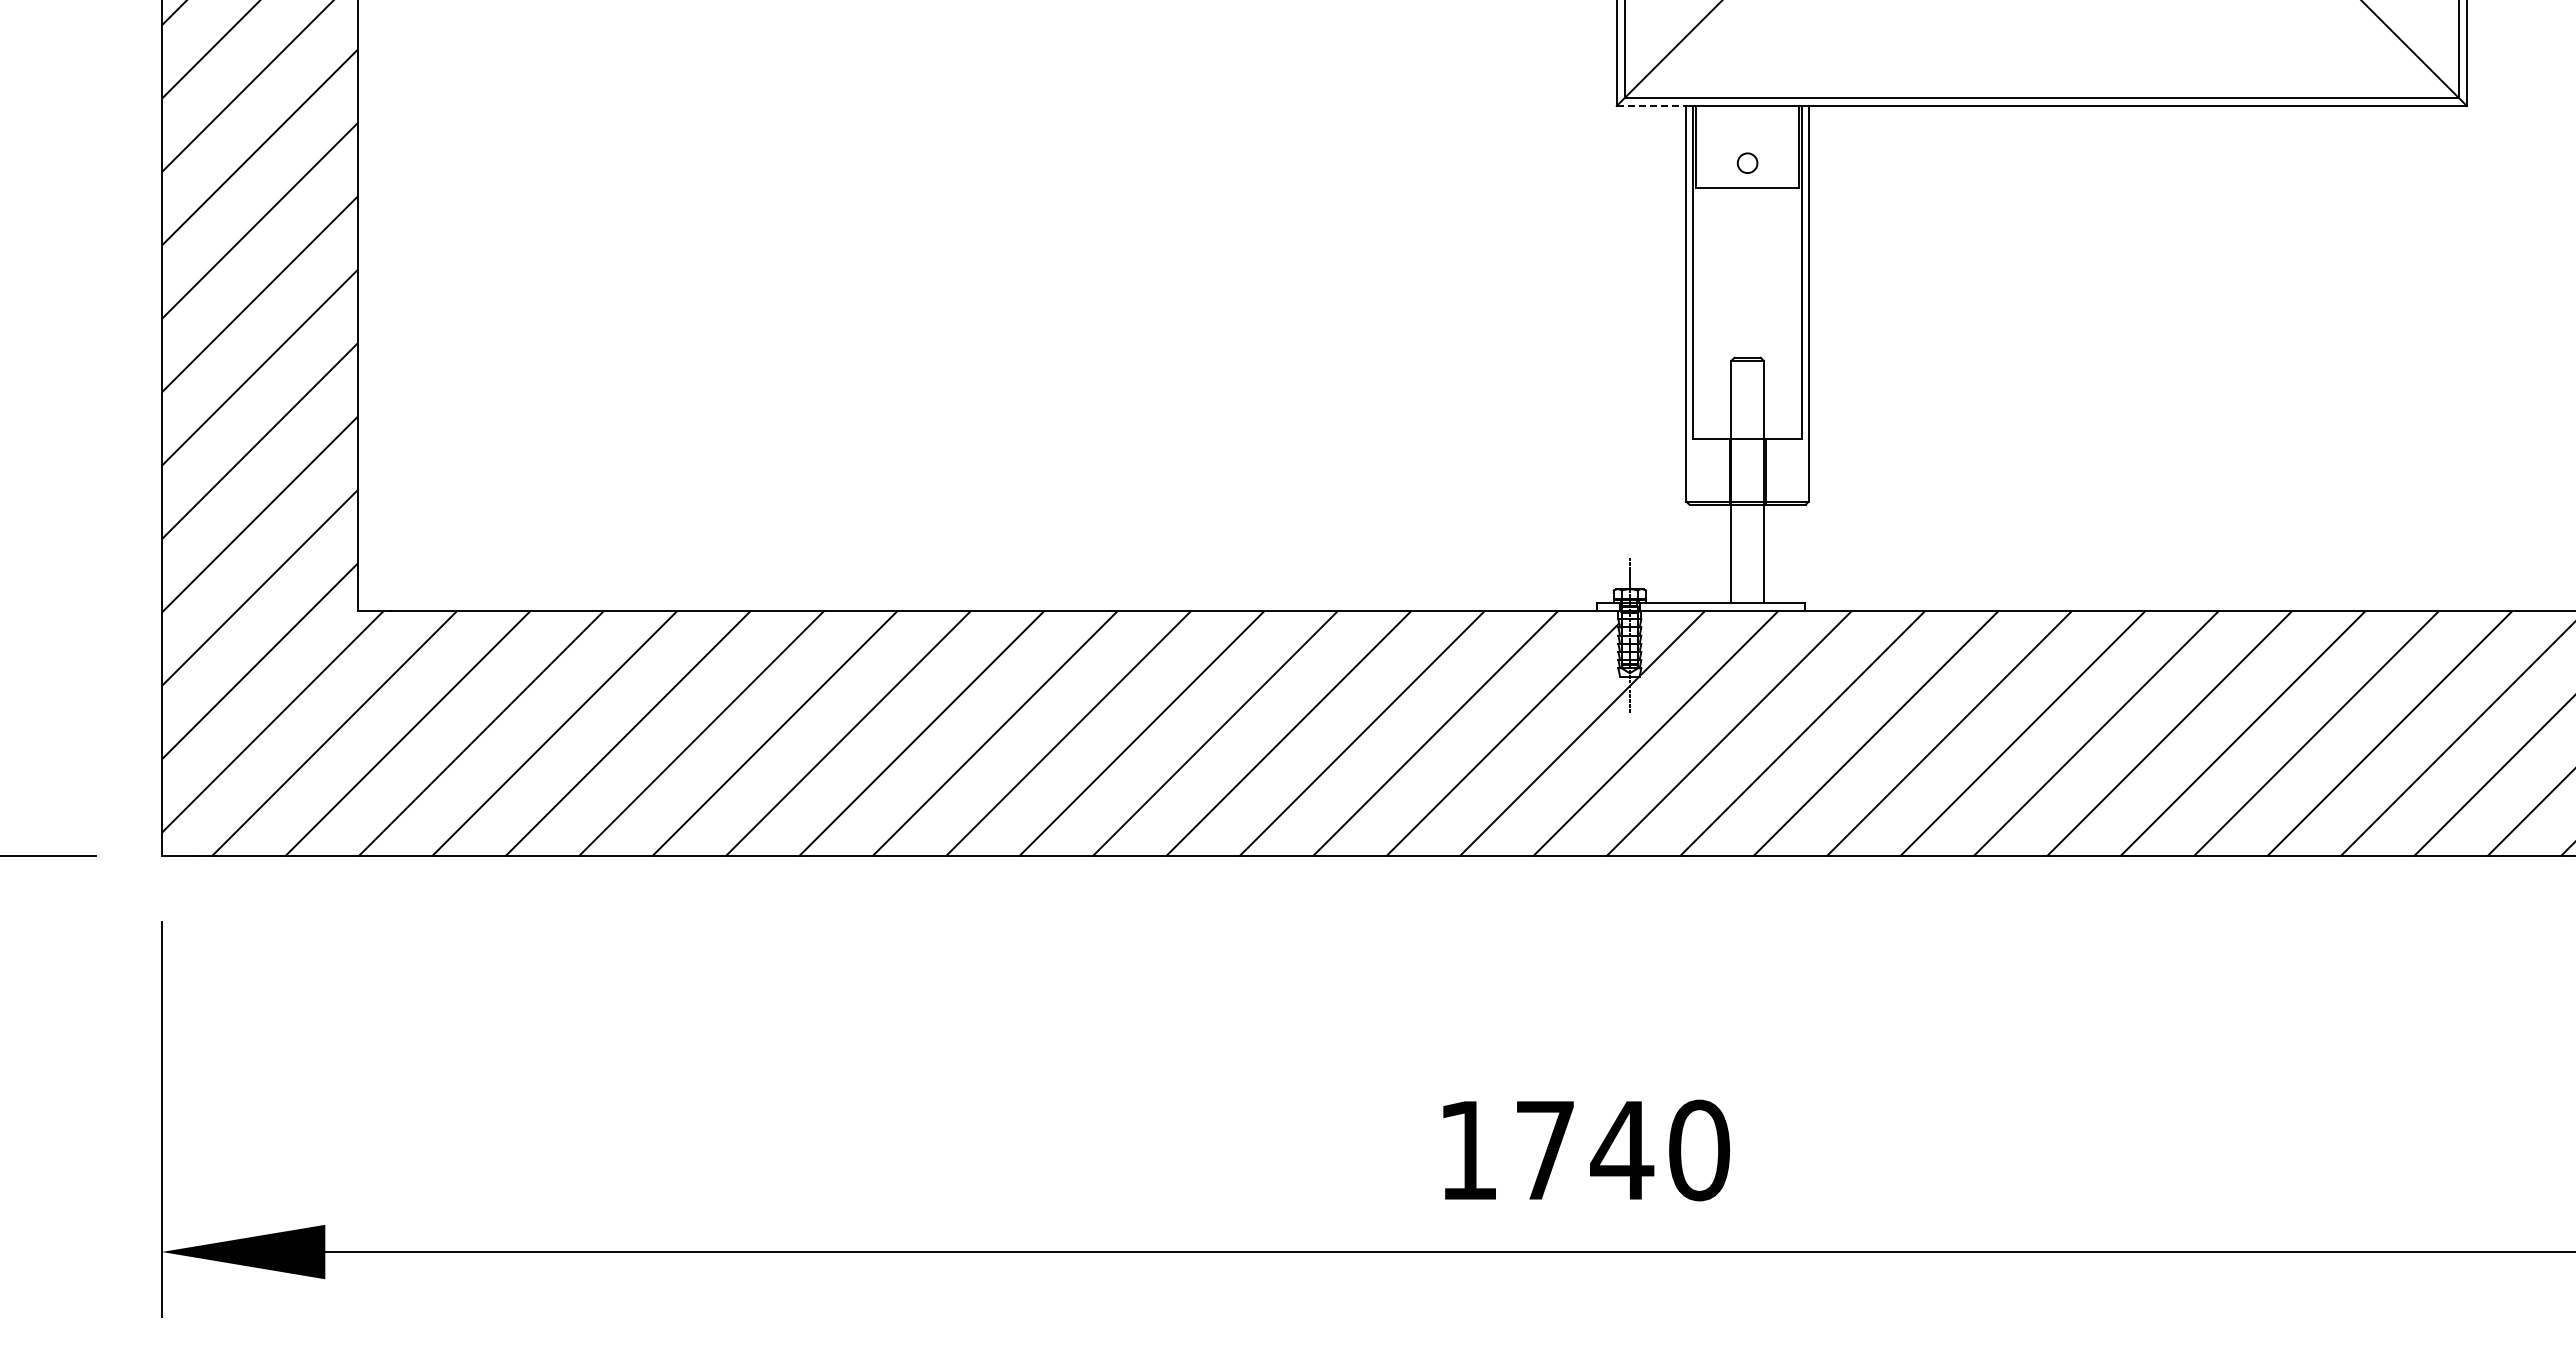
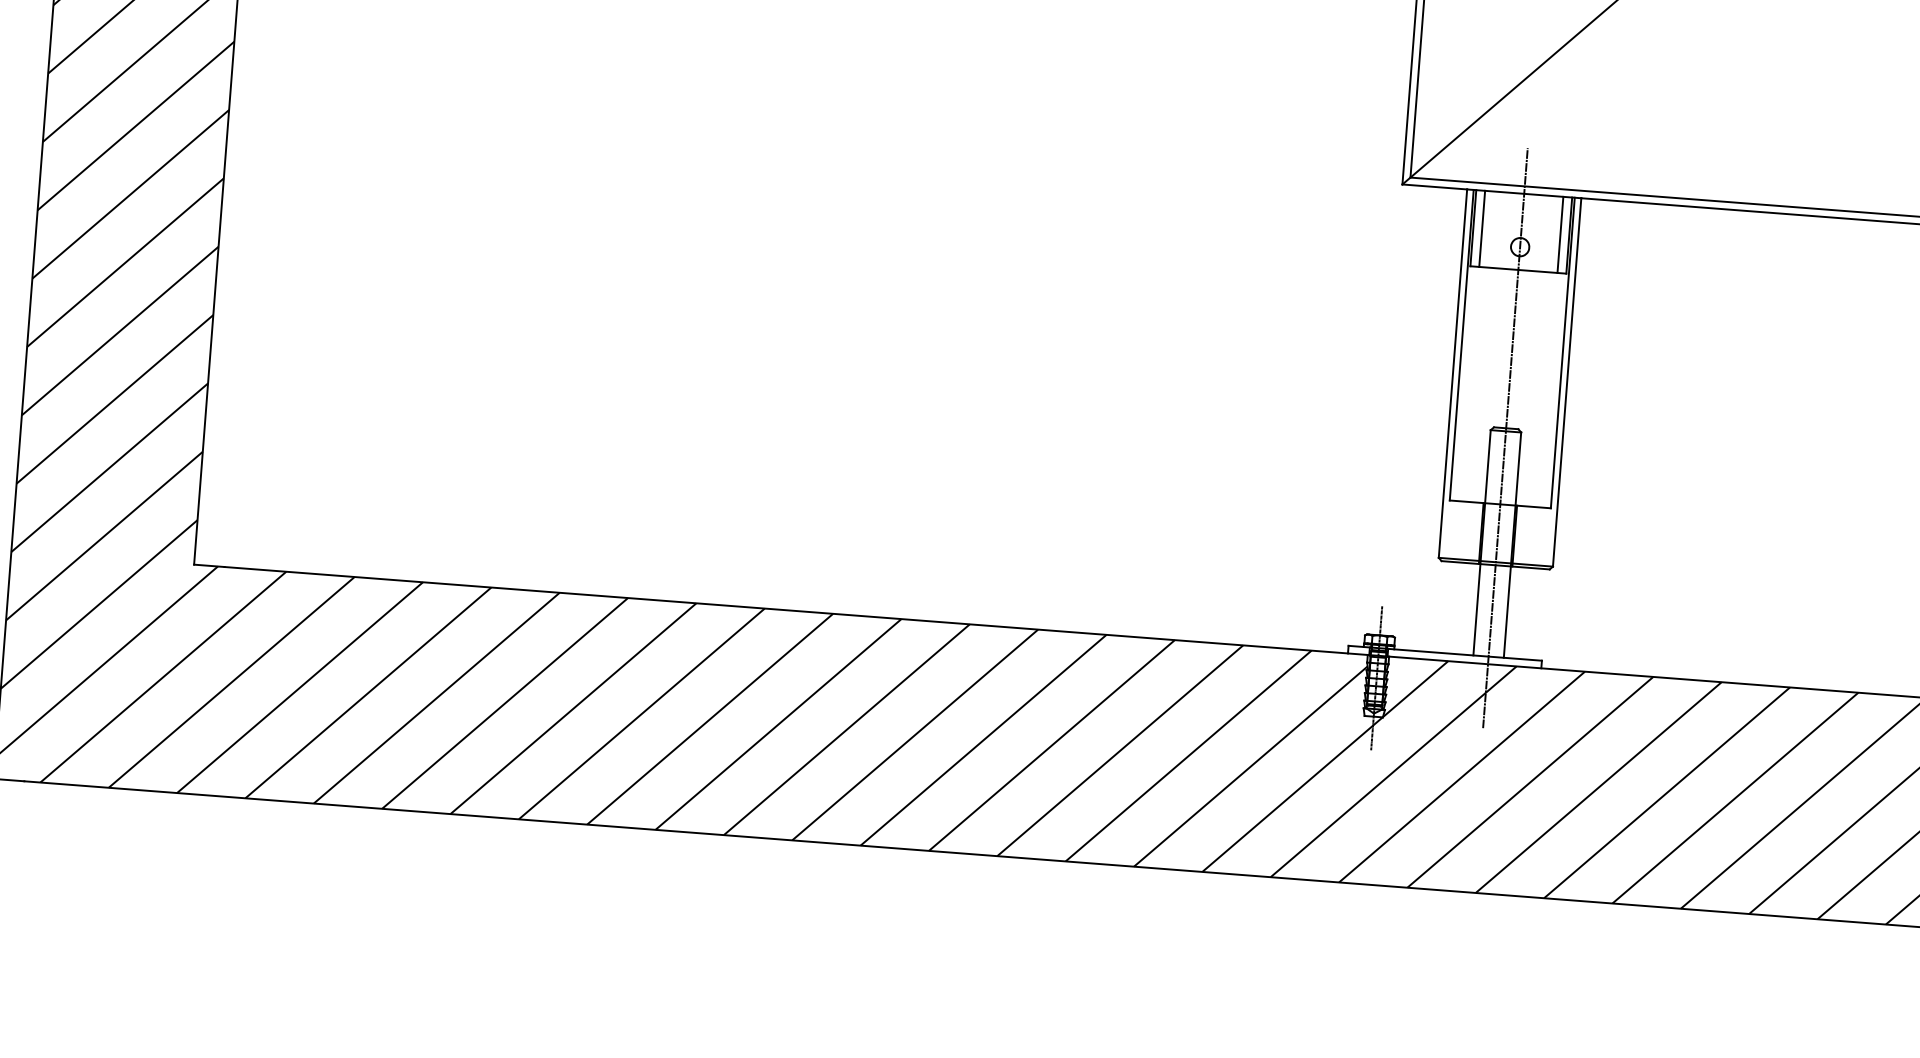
line: (1651, 105) -> (1434, 186), dashed -> solid
line: (1705, 146) -> (1482, 228), added
line: (1789, 146) -> (1560, 234), added
line: (1747, 367) -> (1505, 437), added

